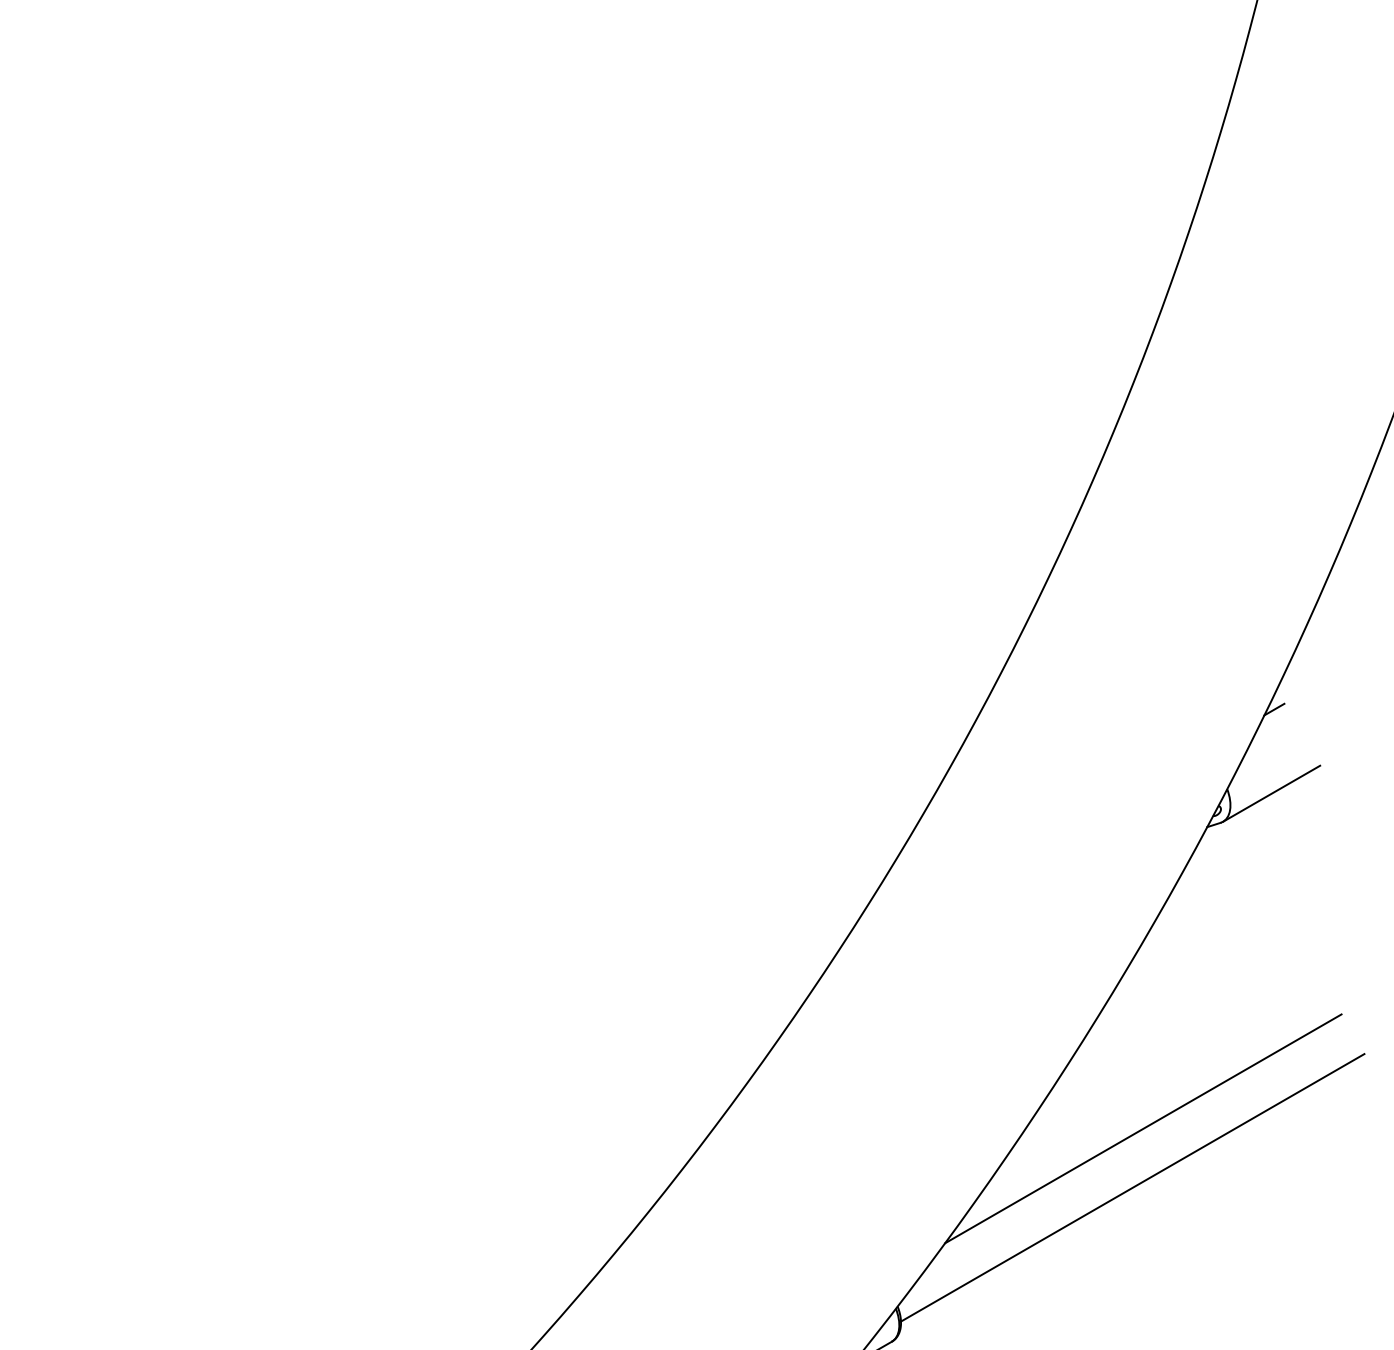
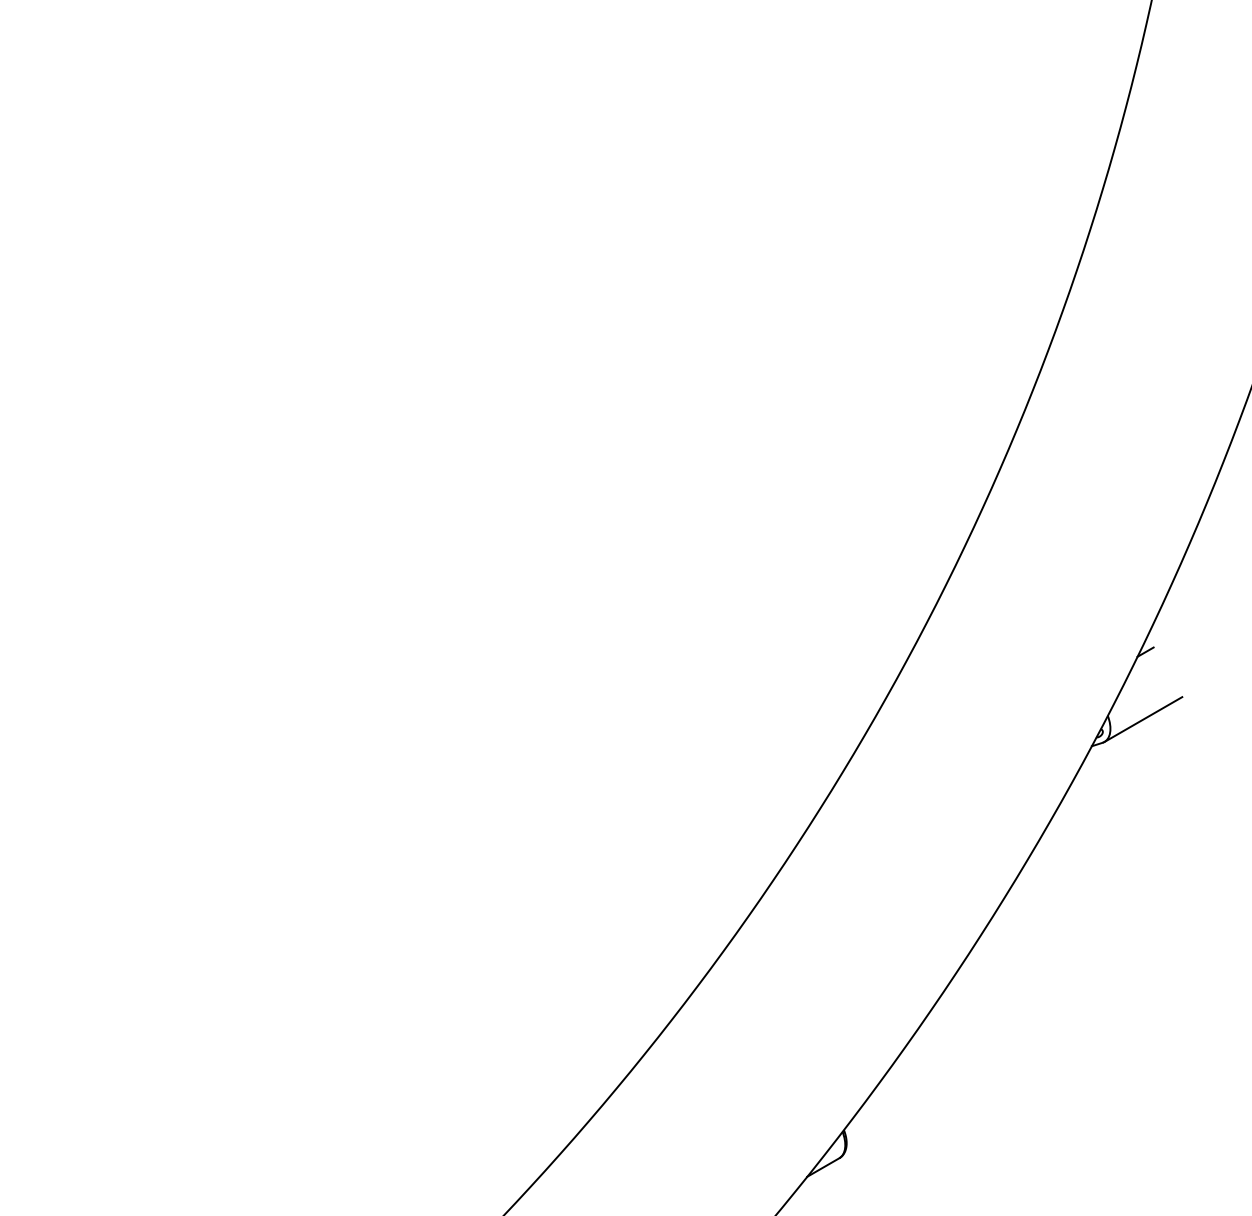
line: (1143, 1128) -> (1040, 987), removed
line: (1131, 1187) -> (1031, 1034), removed

